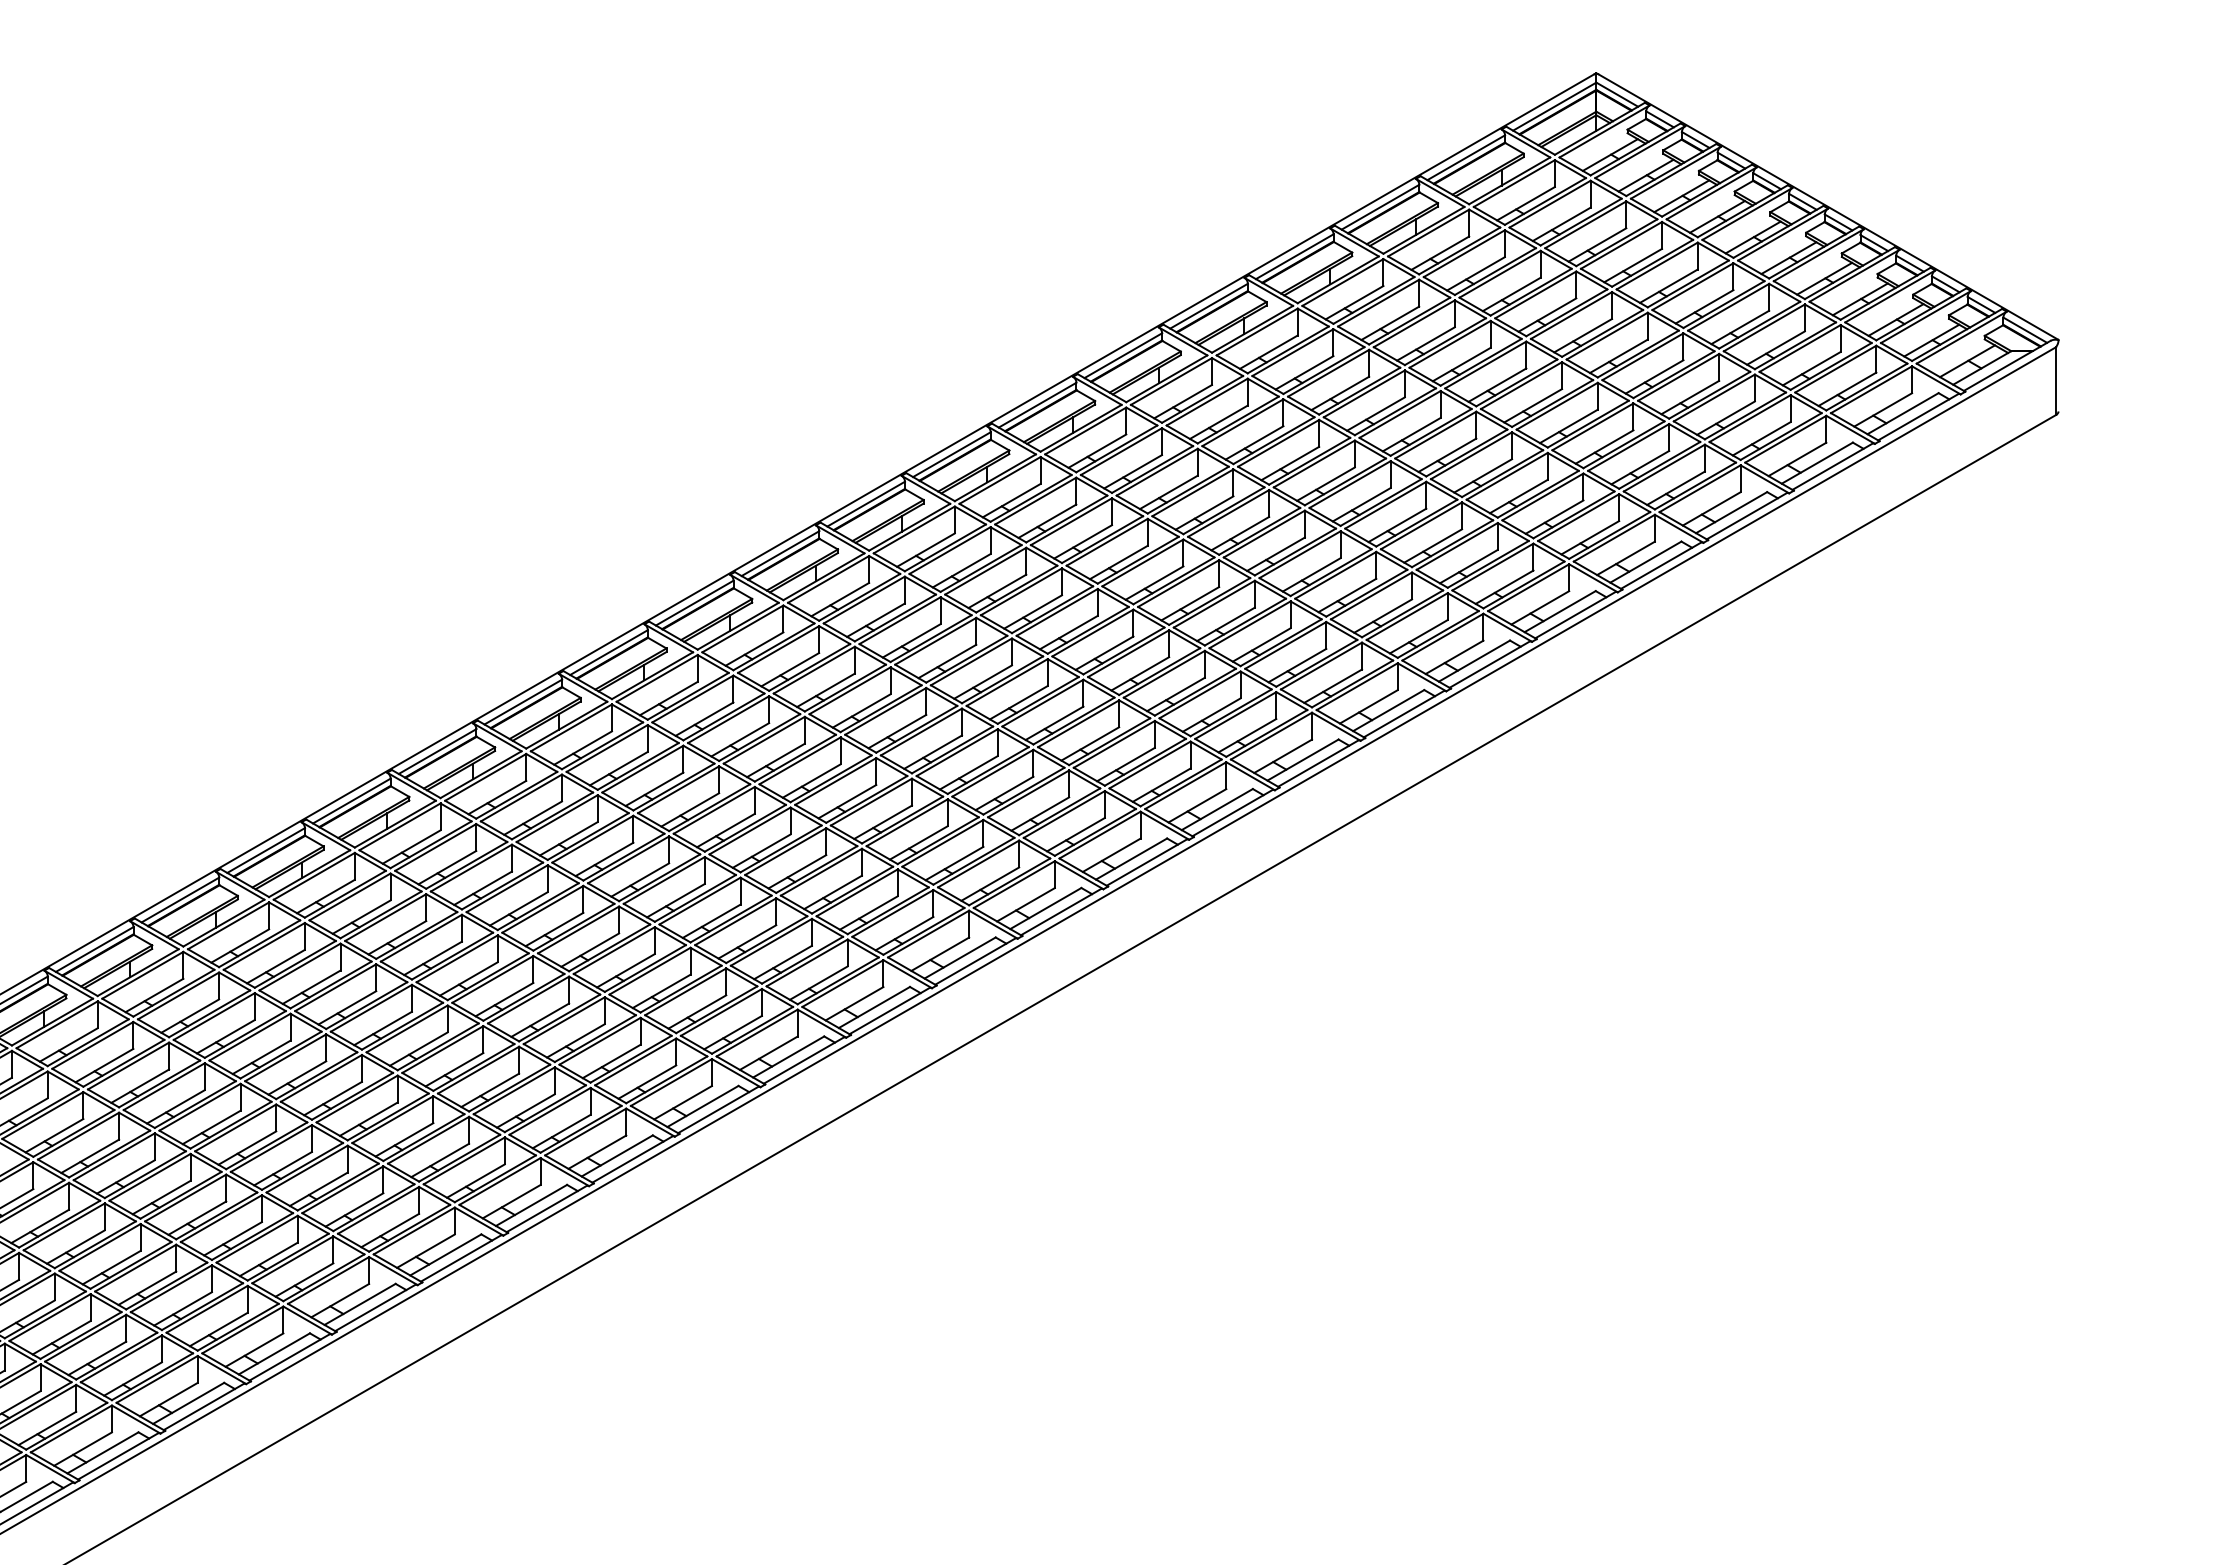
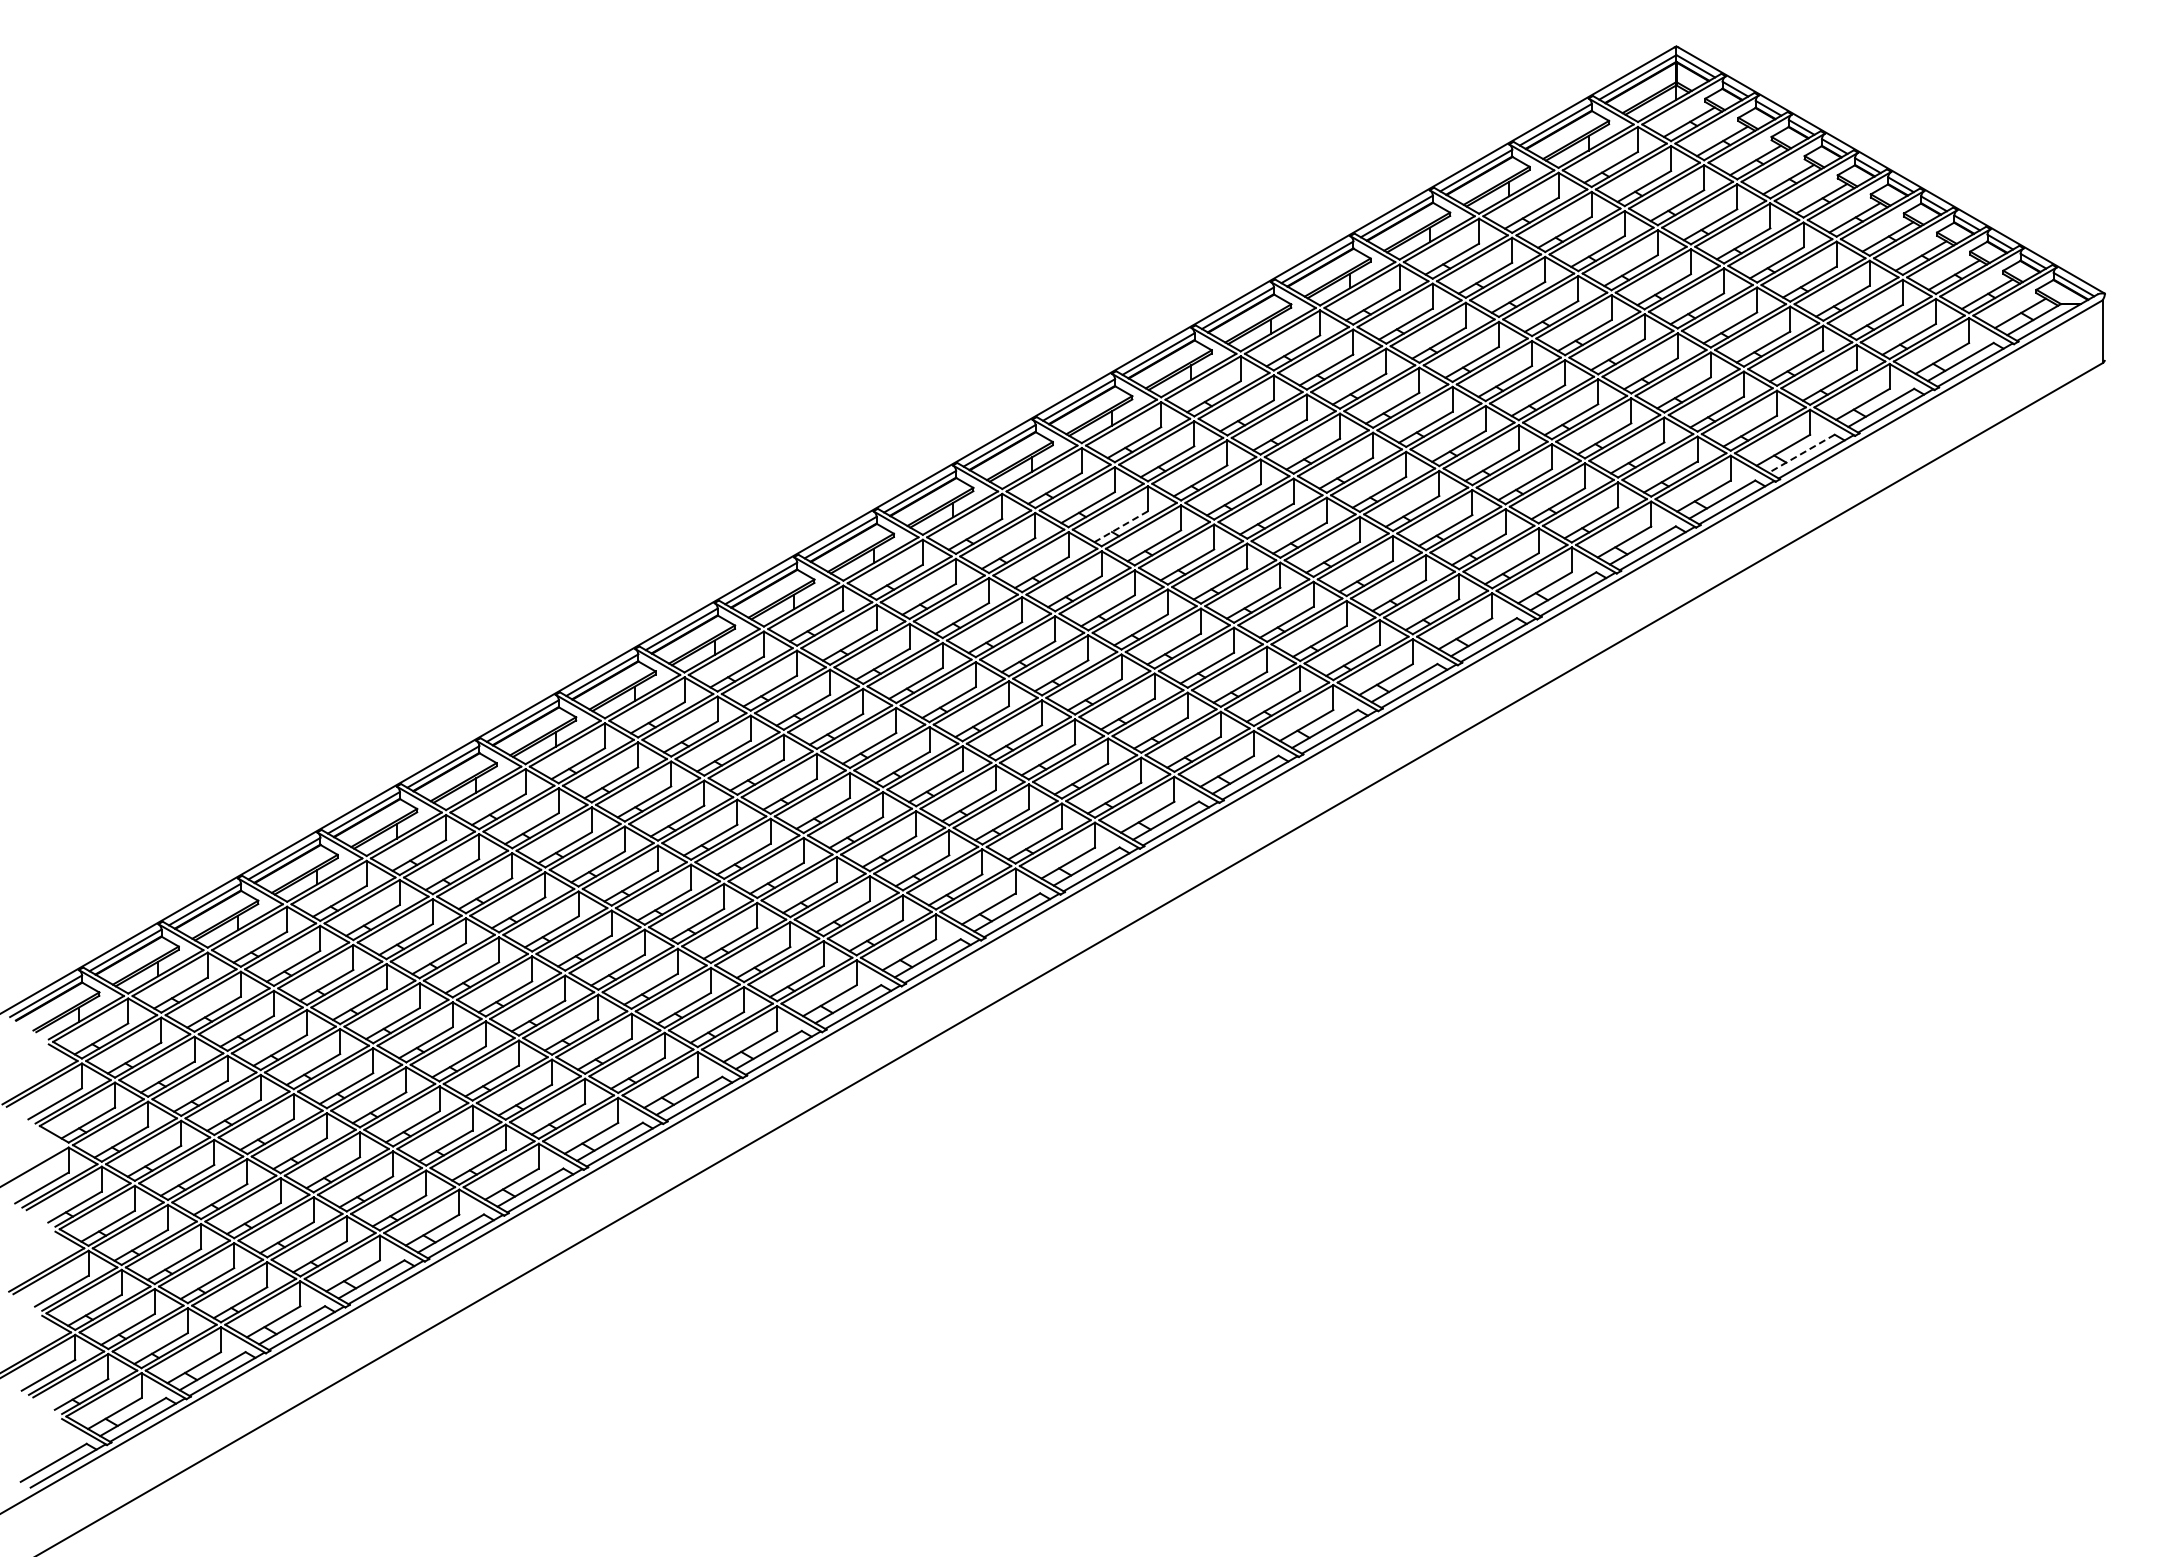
line: (1731, 512) -> (1801, 453), solid -> dashed
line: (997, 591) -> (1121, 526), solid -> dashed

